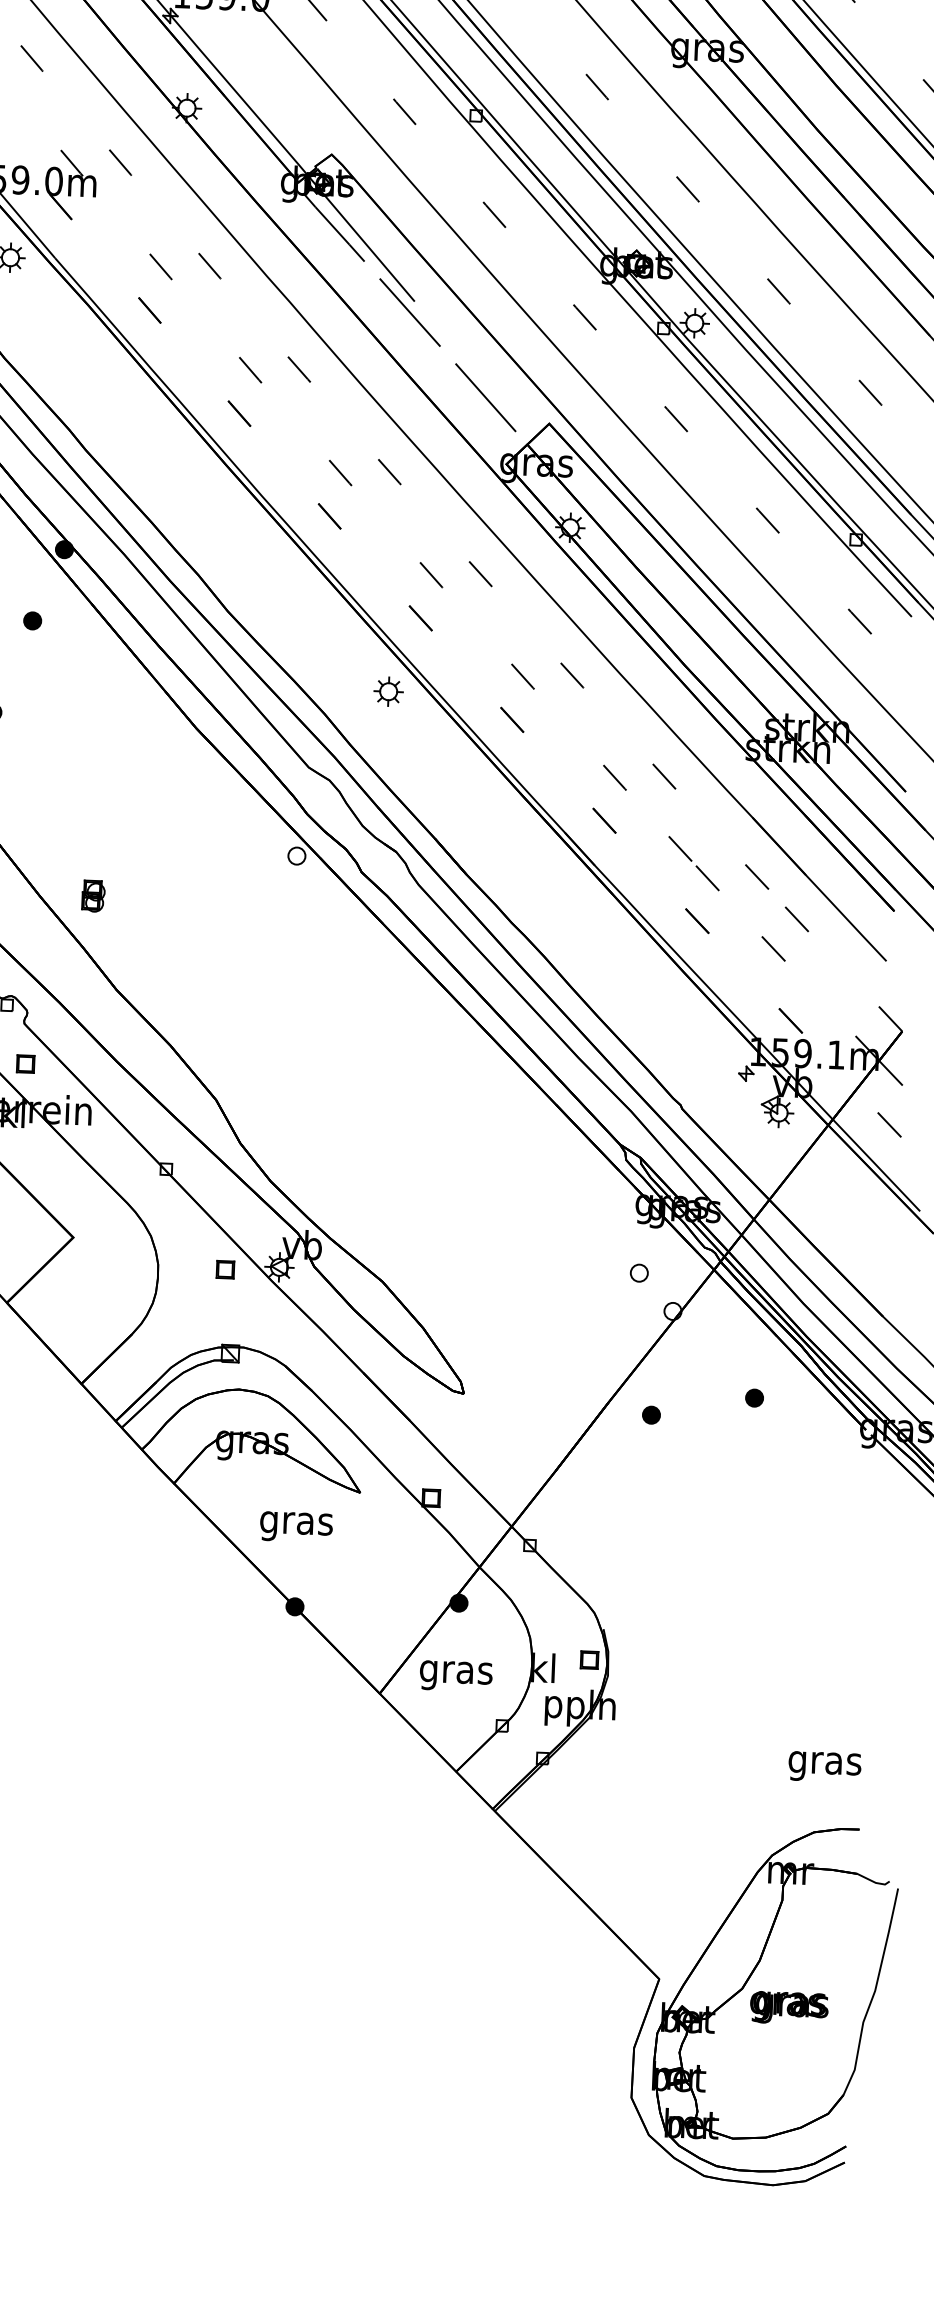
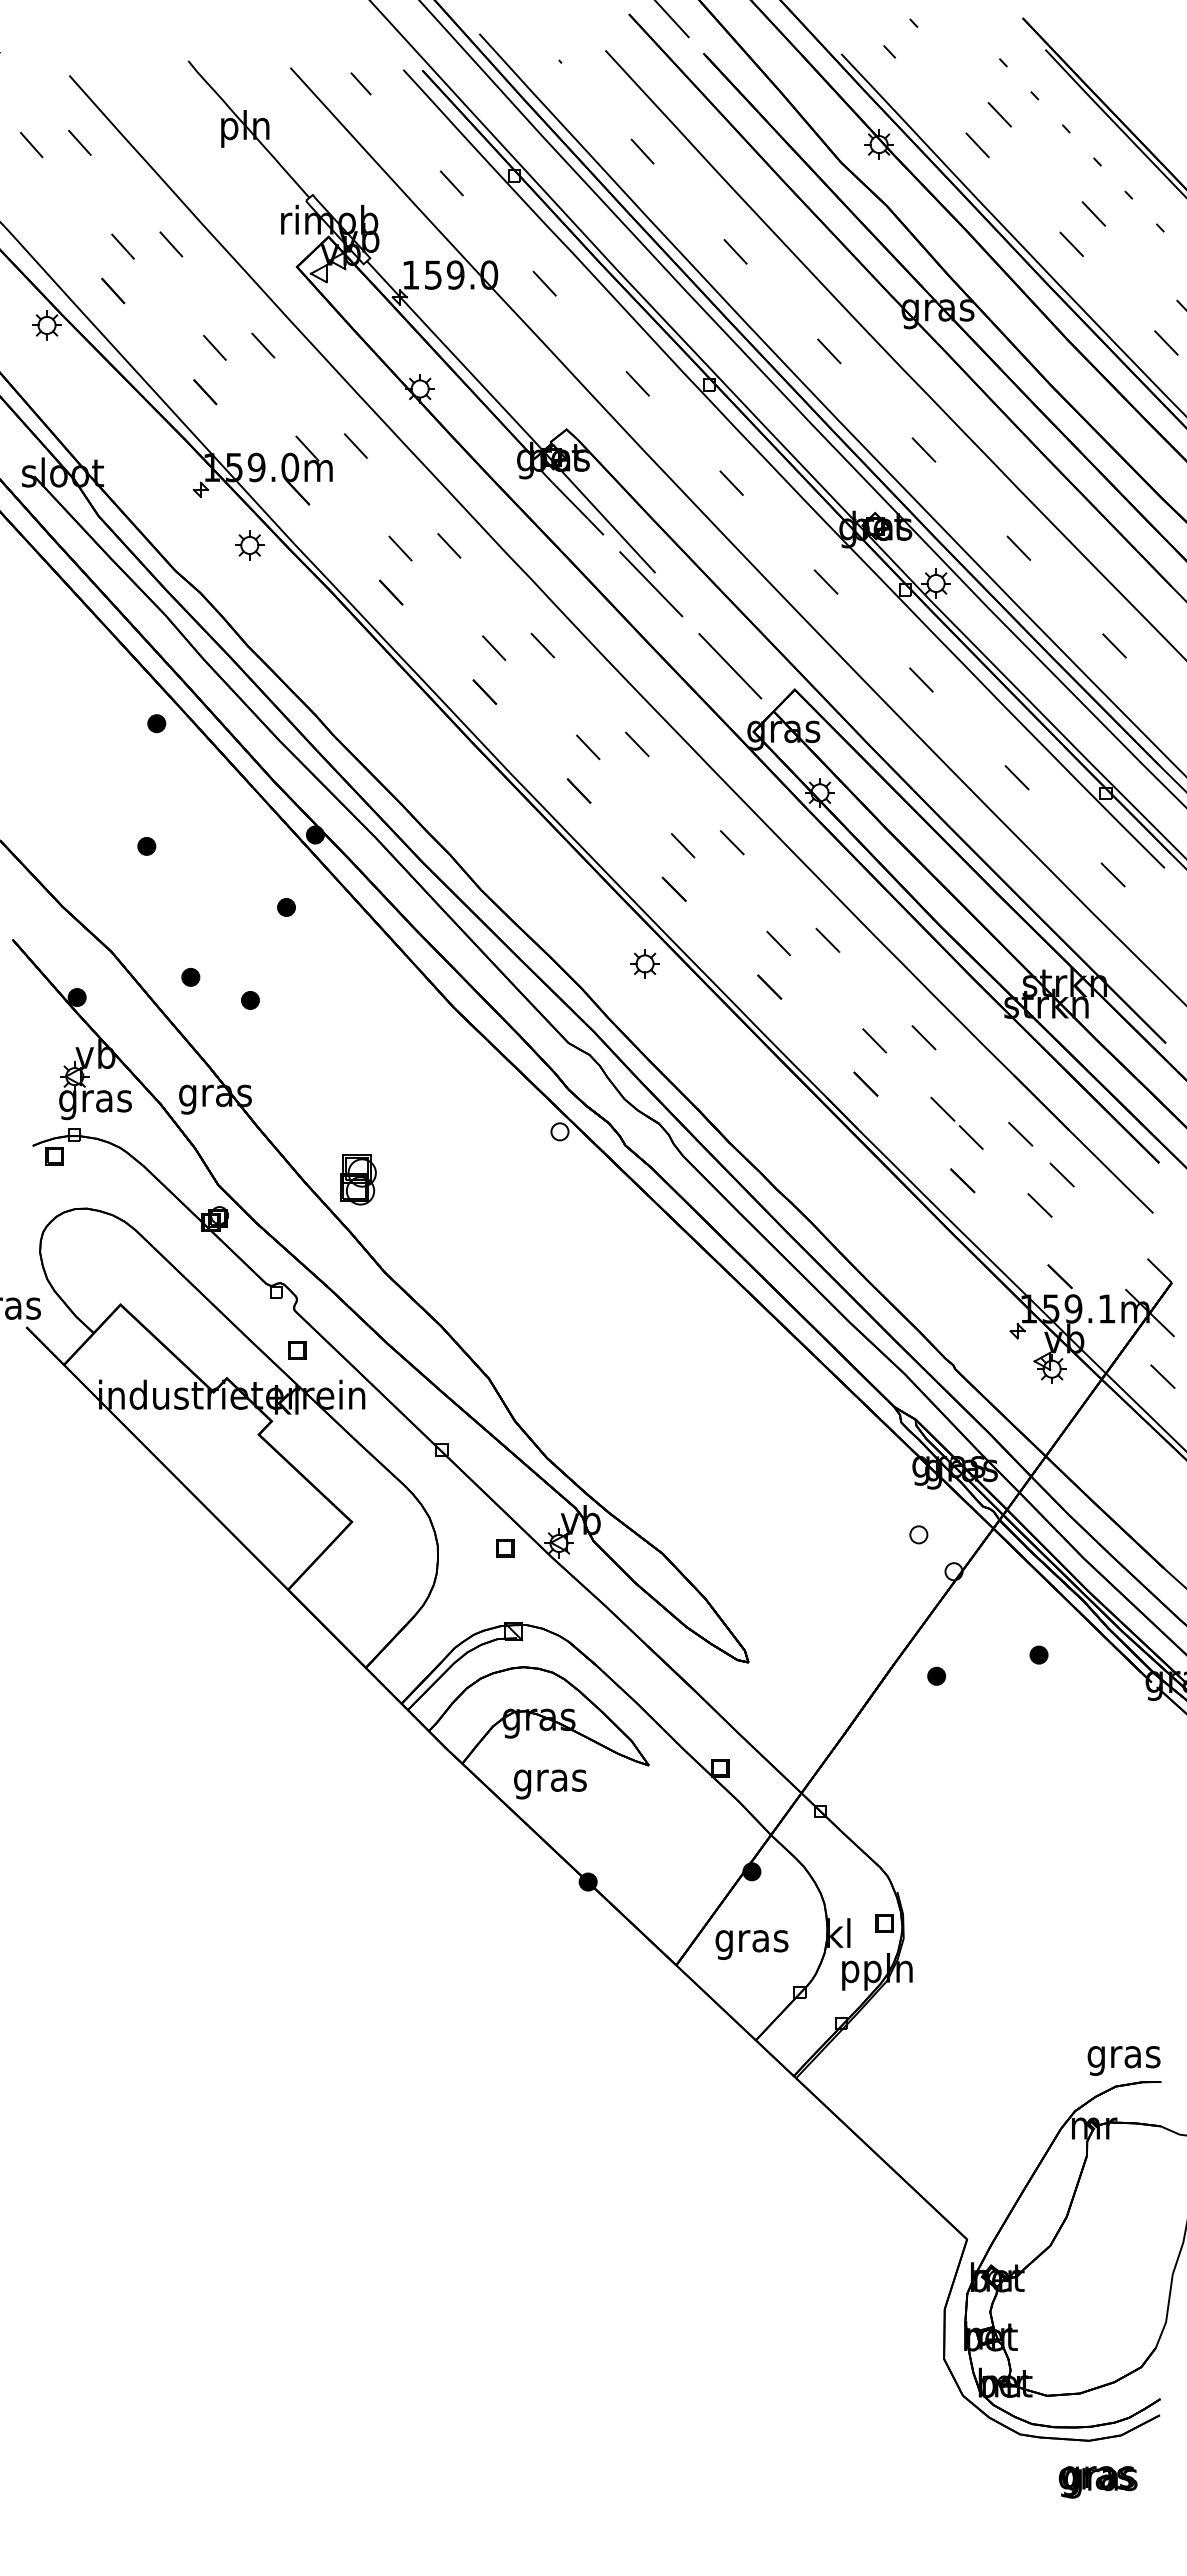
part: (93, 896) -> (358, 1180), size x1.6
text: (296, 1527) -> (550, 1784), moved
text: (824, 1766) -> (1123, 2060), moved
text: (788, 2008) -> (1097, 2482), moved

